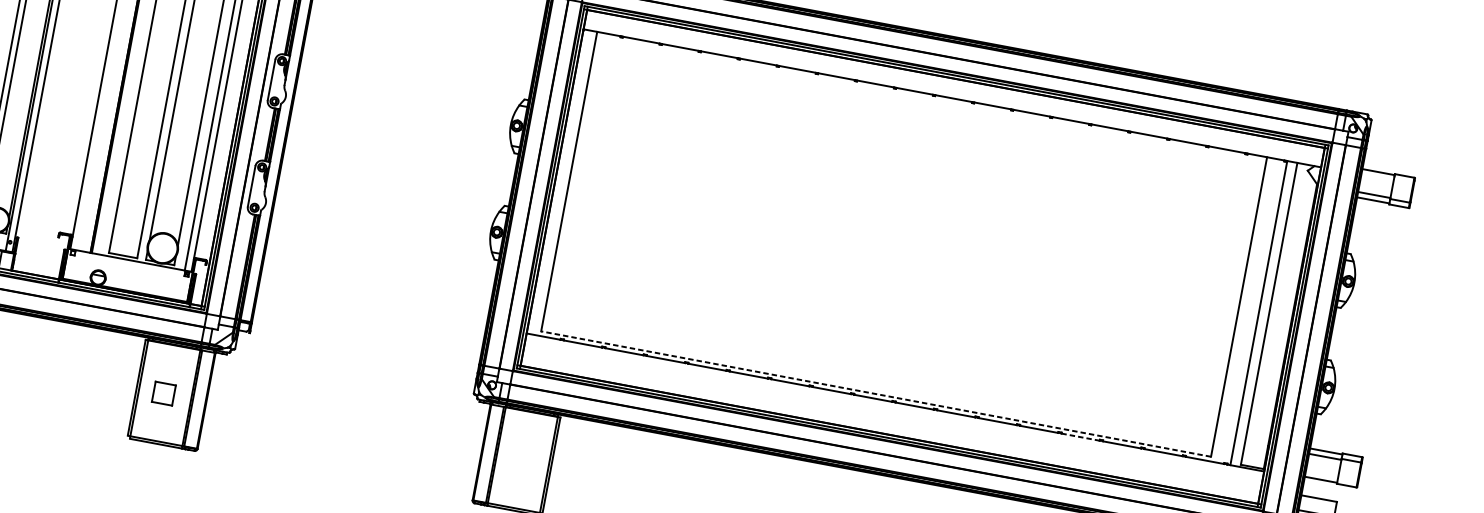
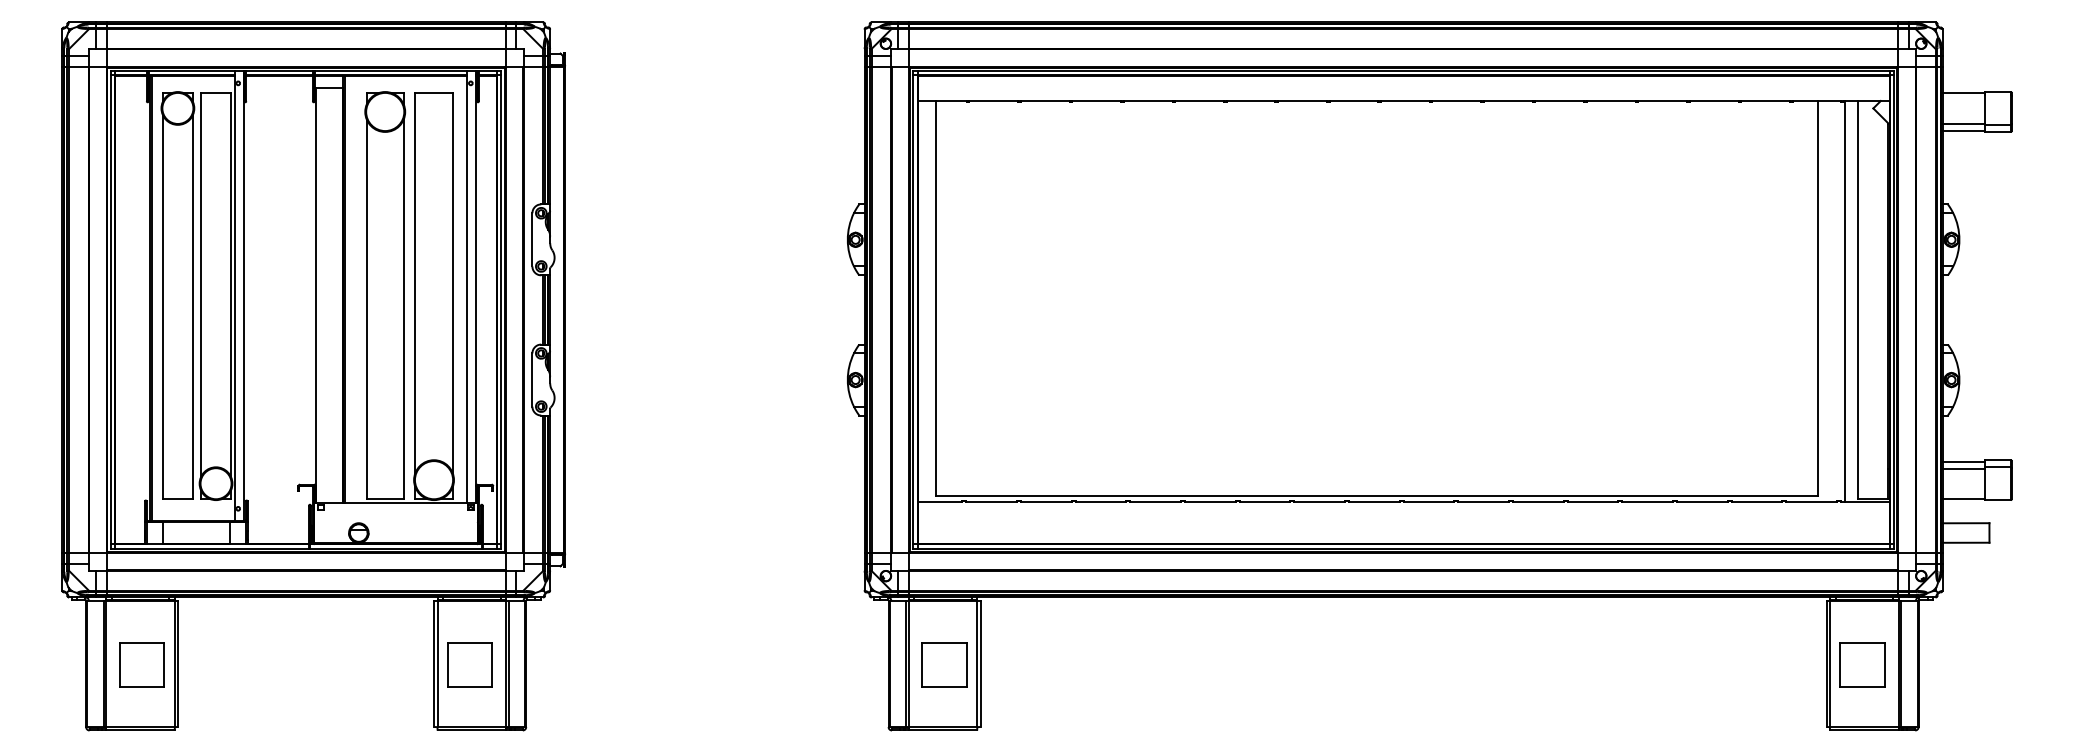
part: (163, 393) -> (469, 664), size x1.67
line: (875, 393) -> (1376, 495), dashed -> solid
line: (1081, 437) -> (1648, 501), dashed -> solid
part: (523, 460) -> (944, 664), added

